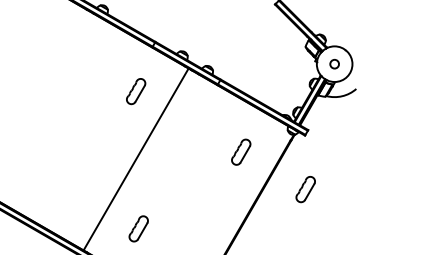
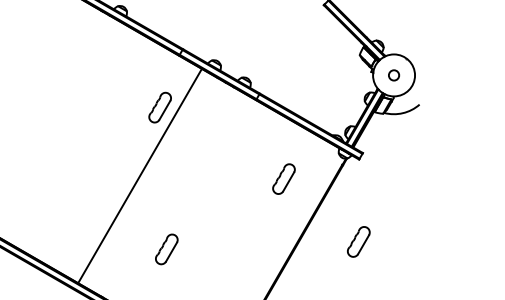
line: (135, 159) -> (139, 175), moved
part: (305, 189) -> (358, 241), moved
part: (138, 228) -> (166, 248), moved

